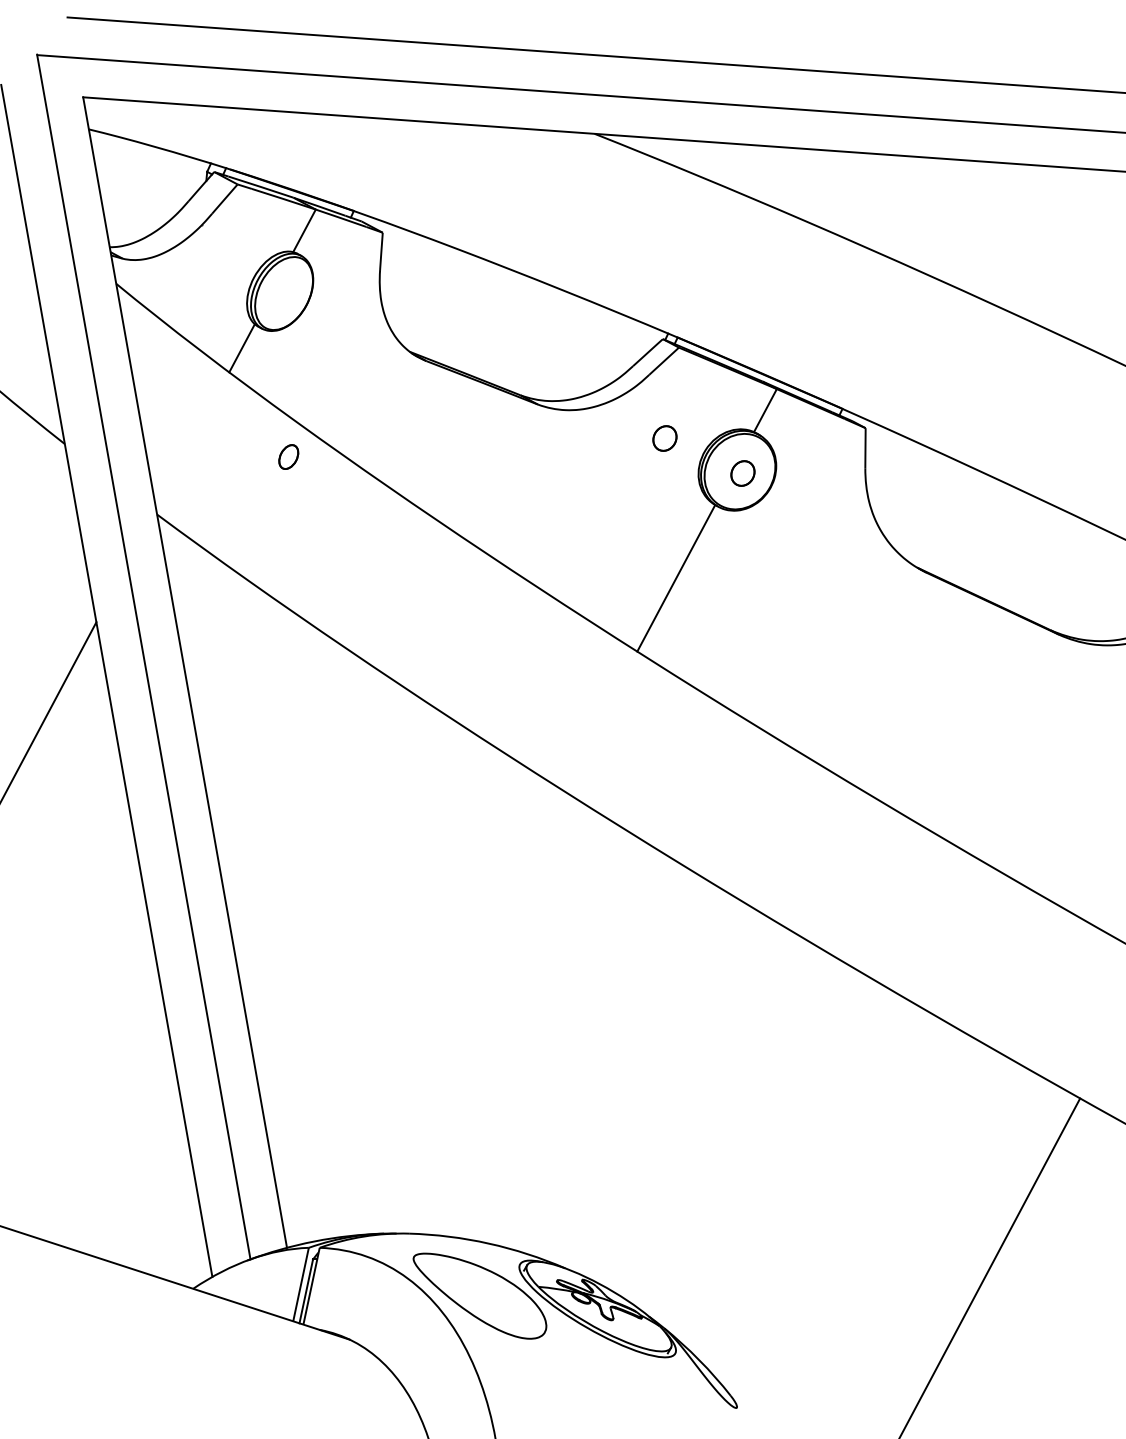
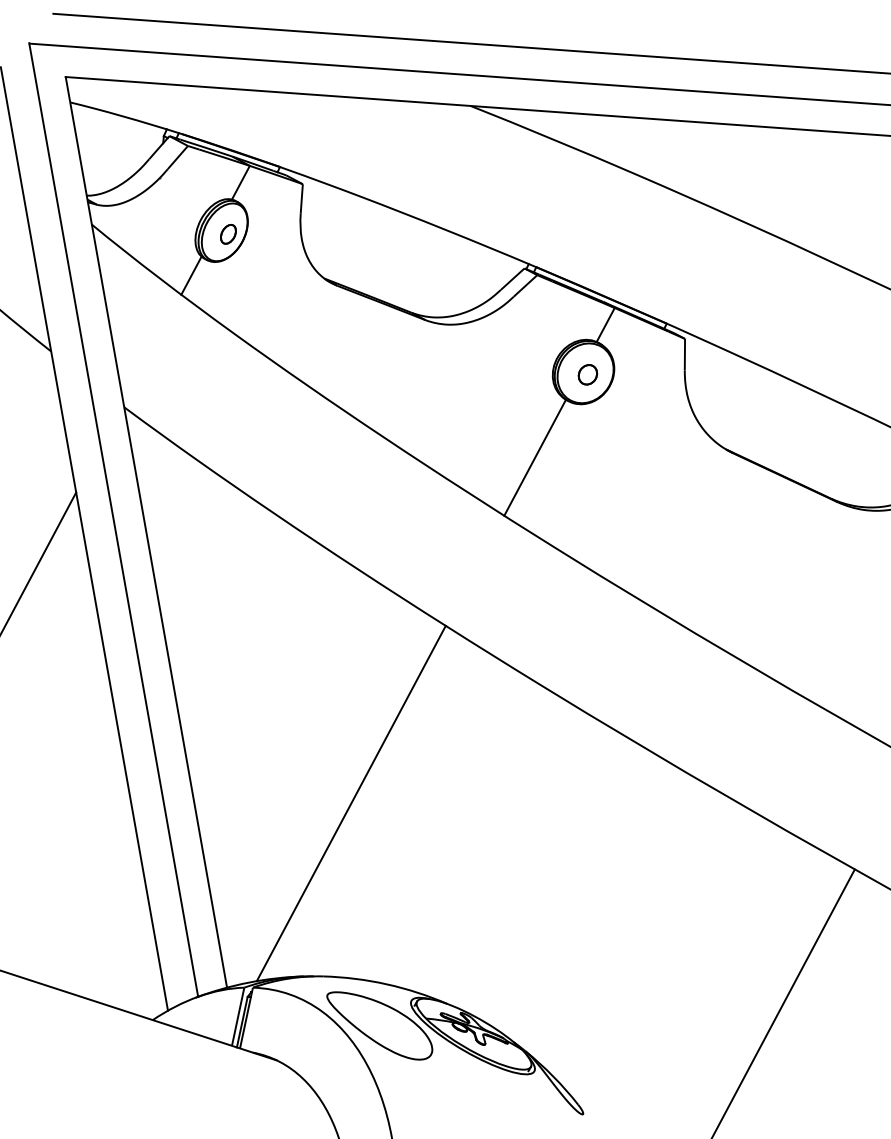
part: (664, 438) -> (525, 347), removed
part: (288, 456) -> (228, 233), moved
line: (443, 1014) -> (350, 802), added

